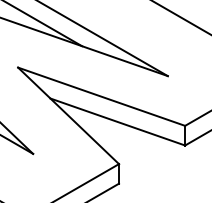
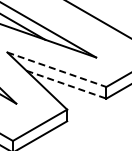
line: (102, 96) -> (57, 69), solid -> dashed
line: (117, 121) -> (66, 84), solid -> dashed

